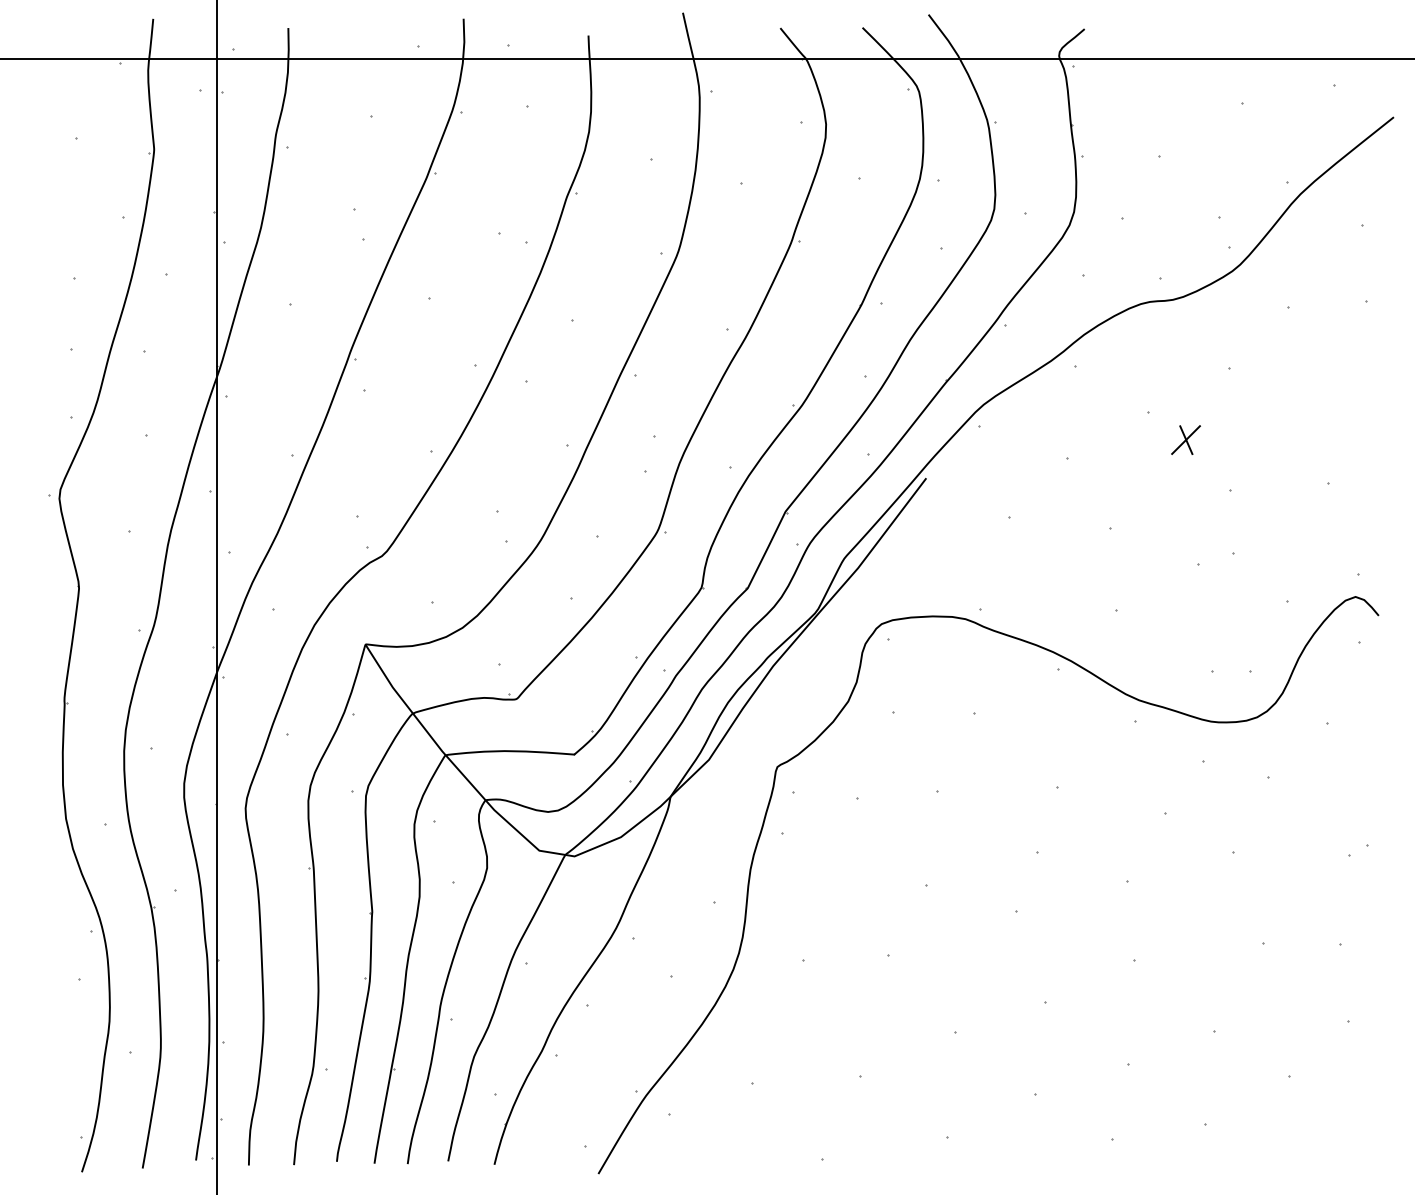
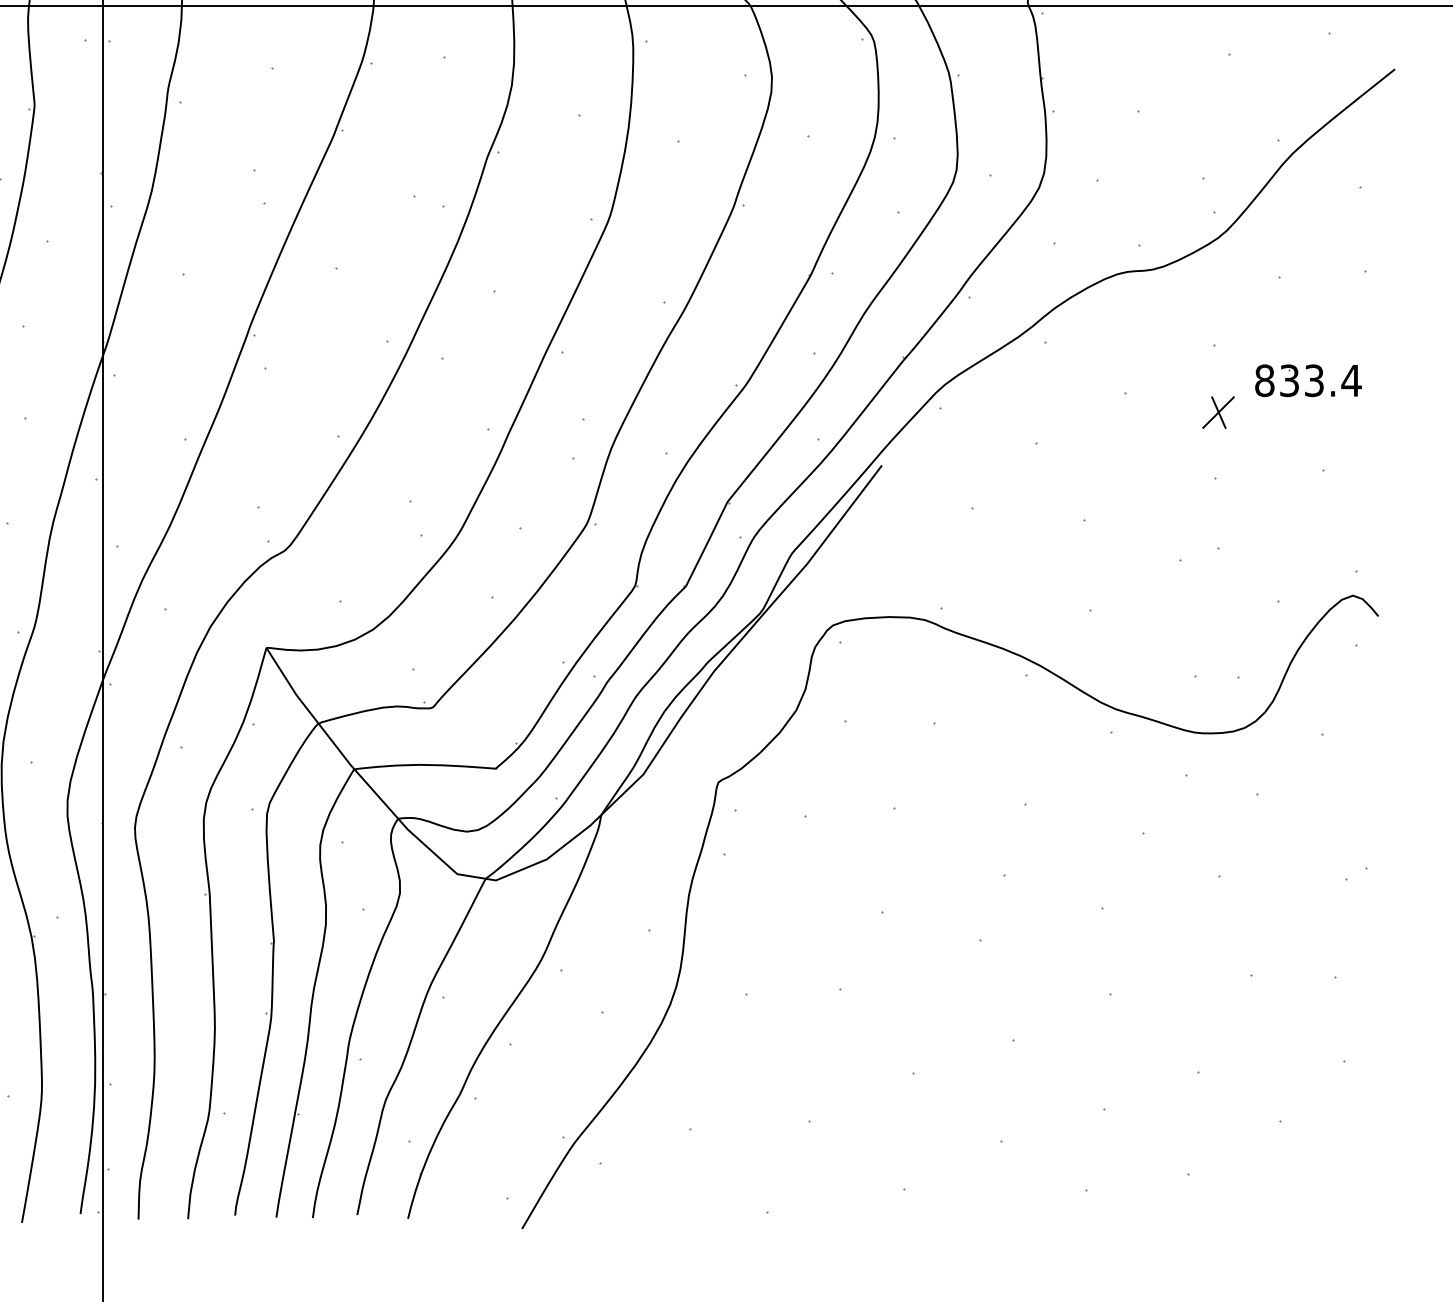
part: (1314, 400) -> (1307, 380), added
part: (1185, 439) -> (1217, 411), moved

